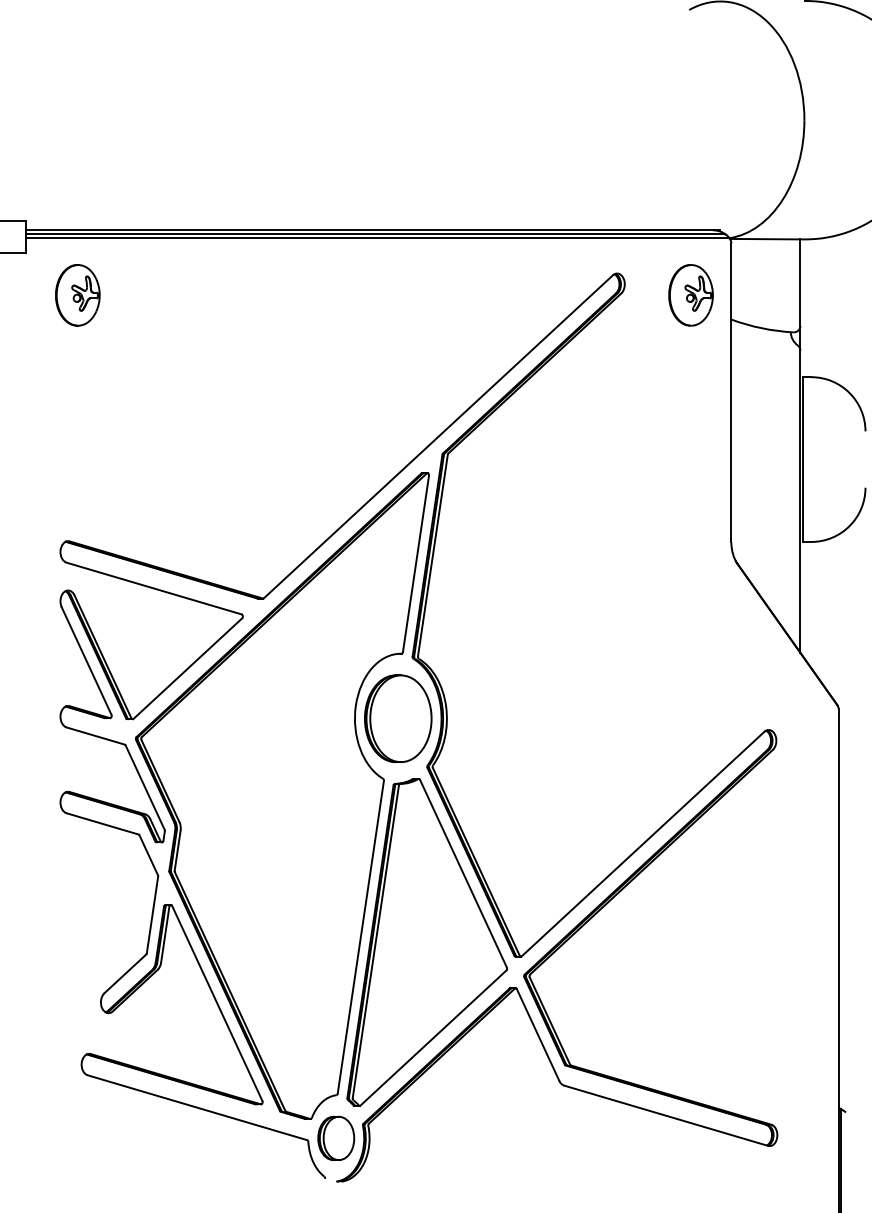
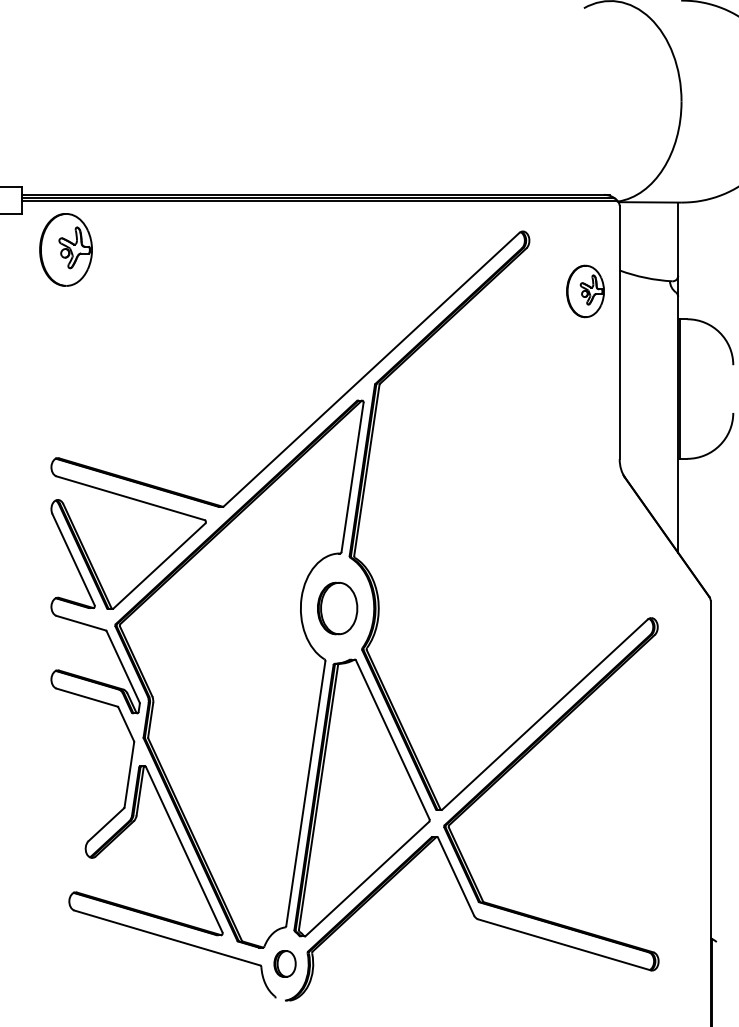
part: (77, 295) -> (65, 250), size x1.4
part: (690, 295) -> (585, 291), moved
part: (398, 718) -> (337, 608), size x0.7
part: (336, 1137) -> (285, 963), size x0.7

